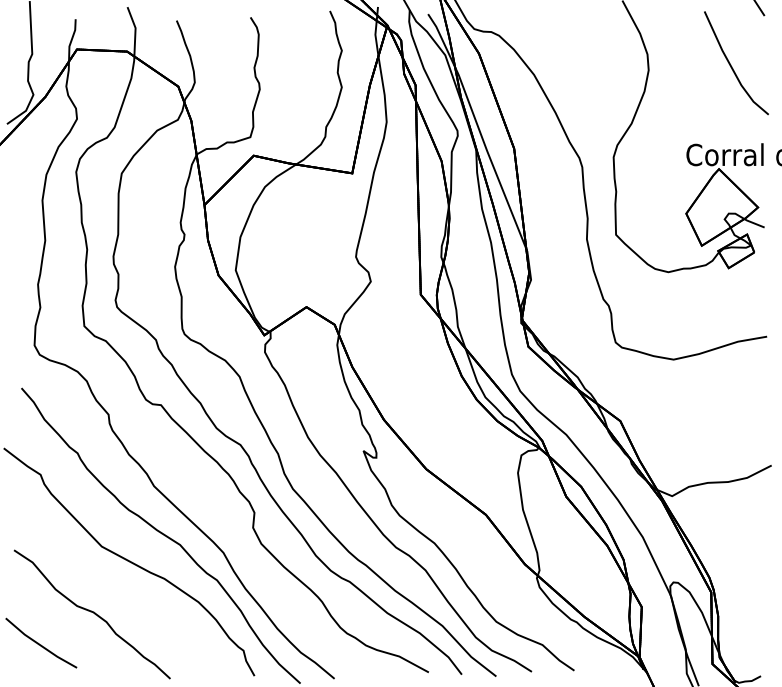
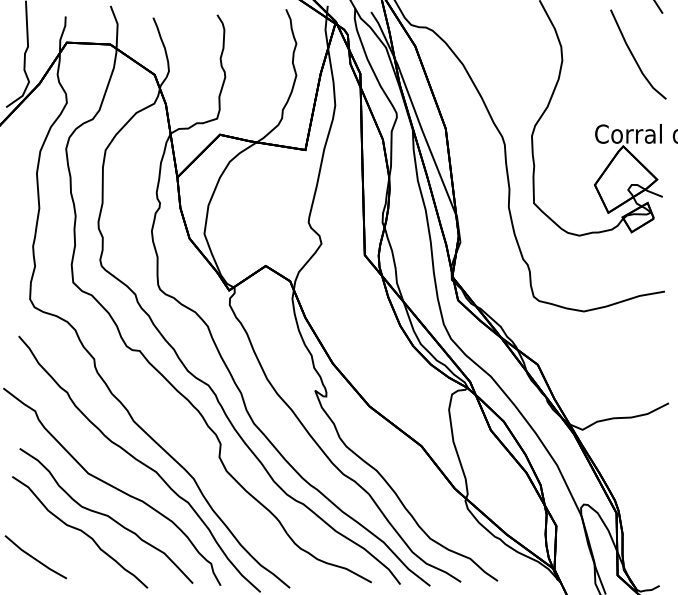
part: (122, 595) -> (106, 515), added

